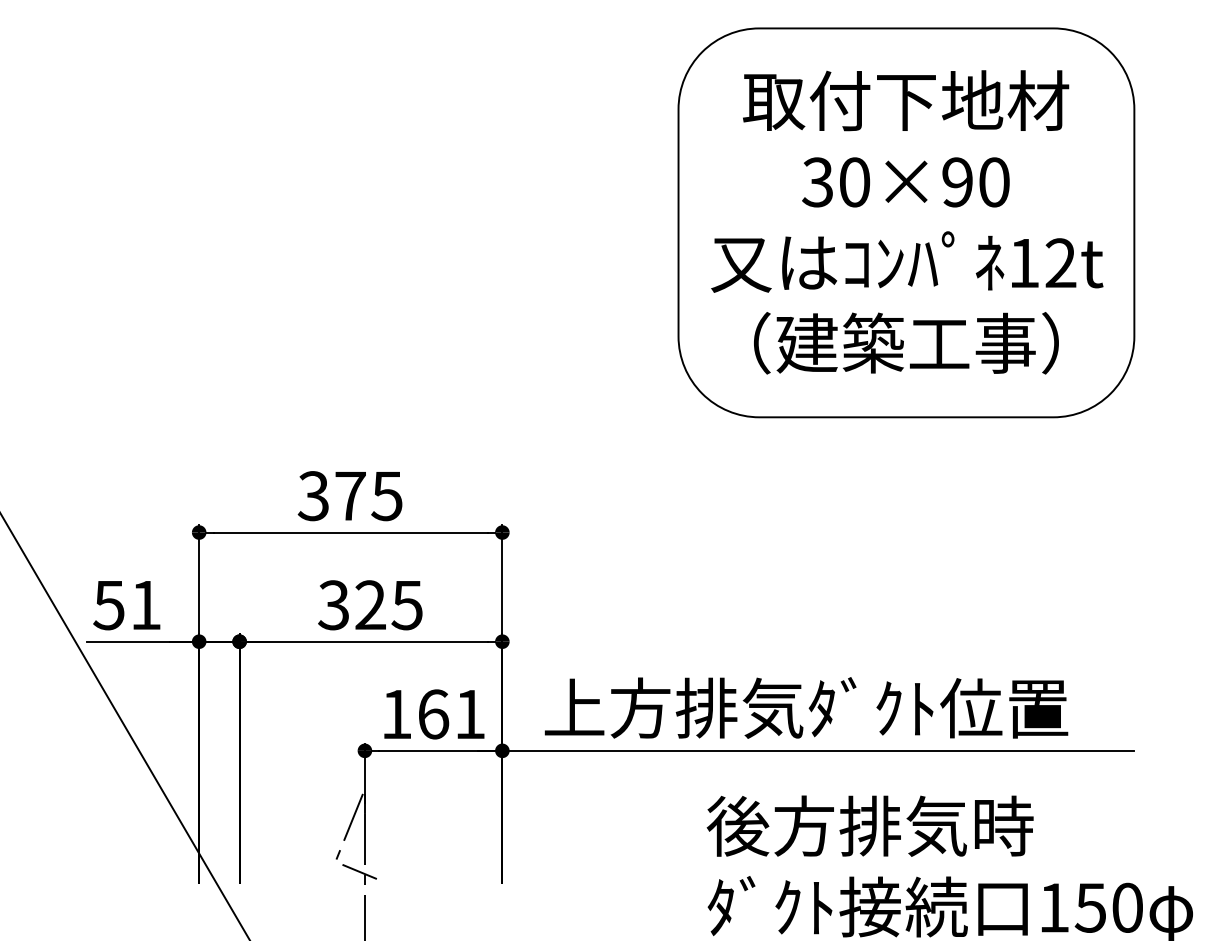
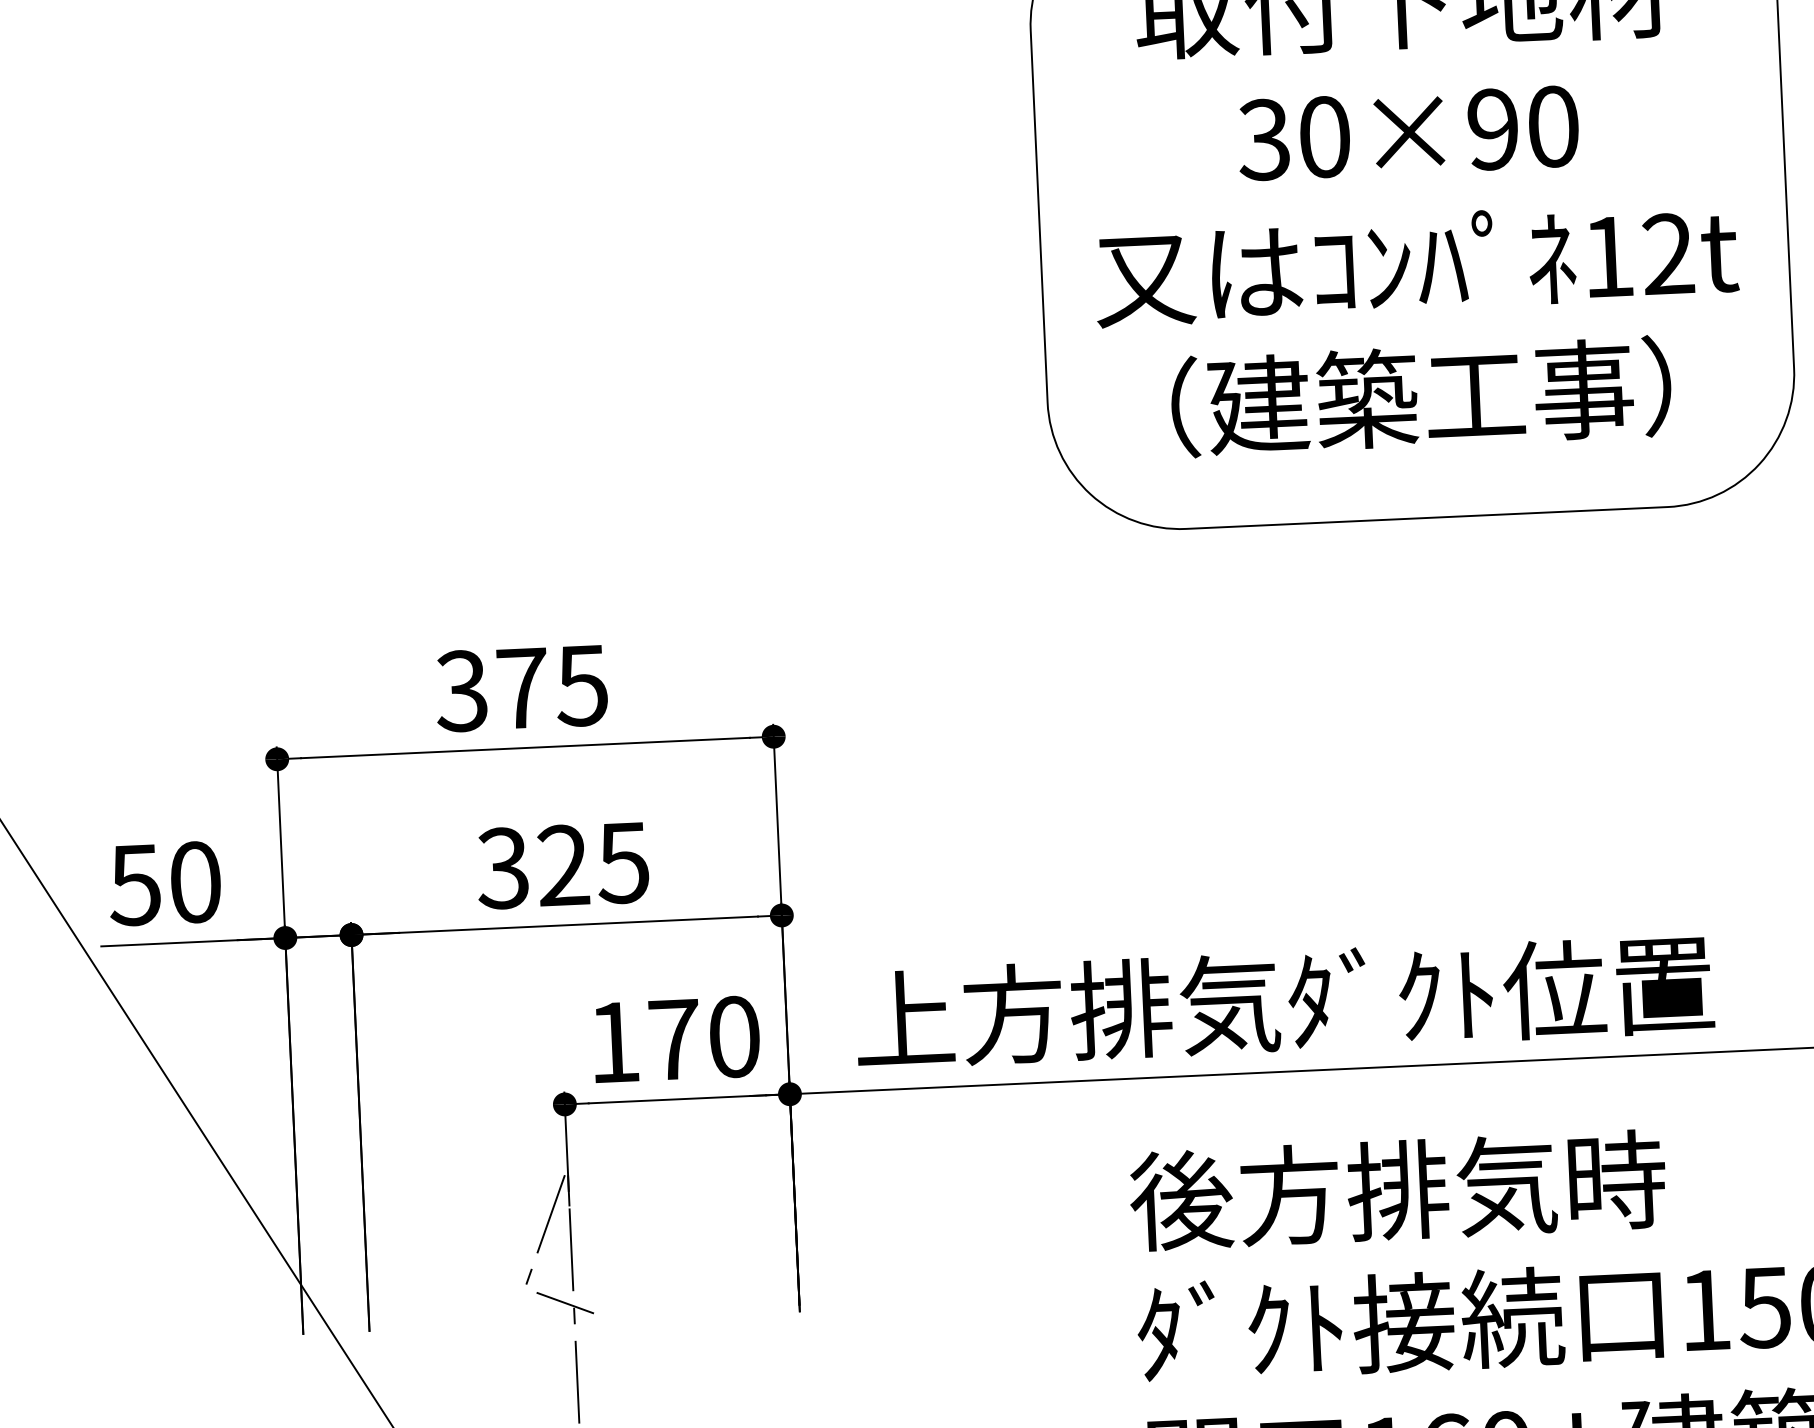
text: (146, 605) -> (196, 882), 51 -> 50
text: (451, 714) -> (703, 1038), 161 -> 170

